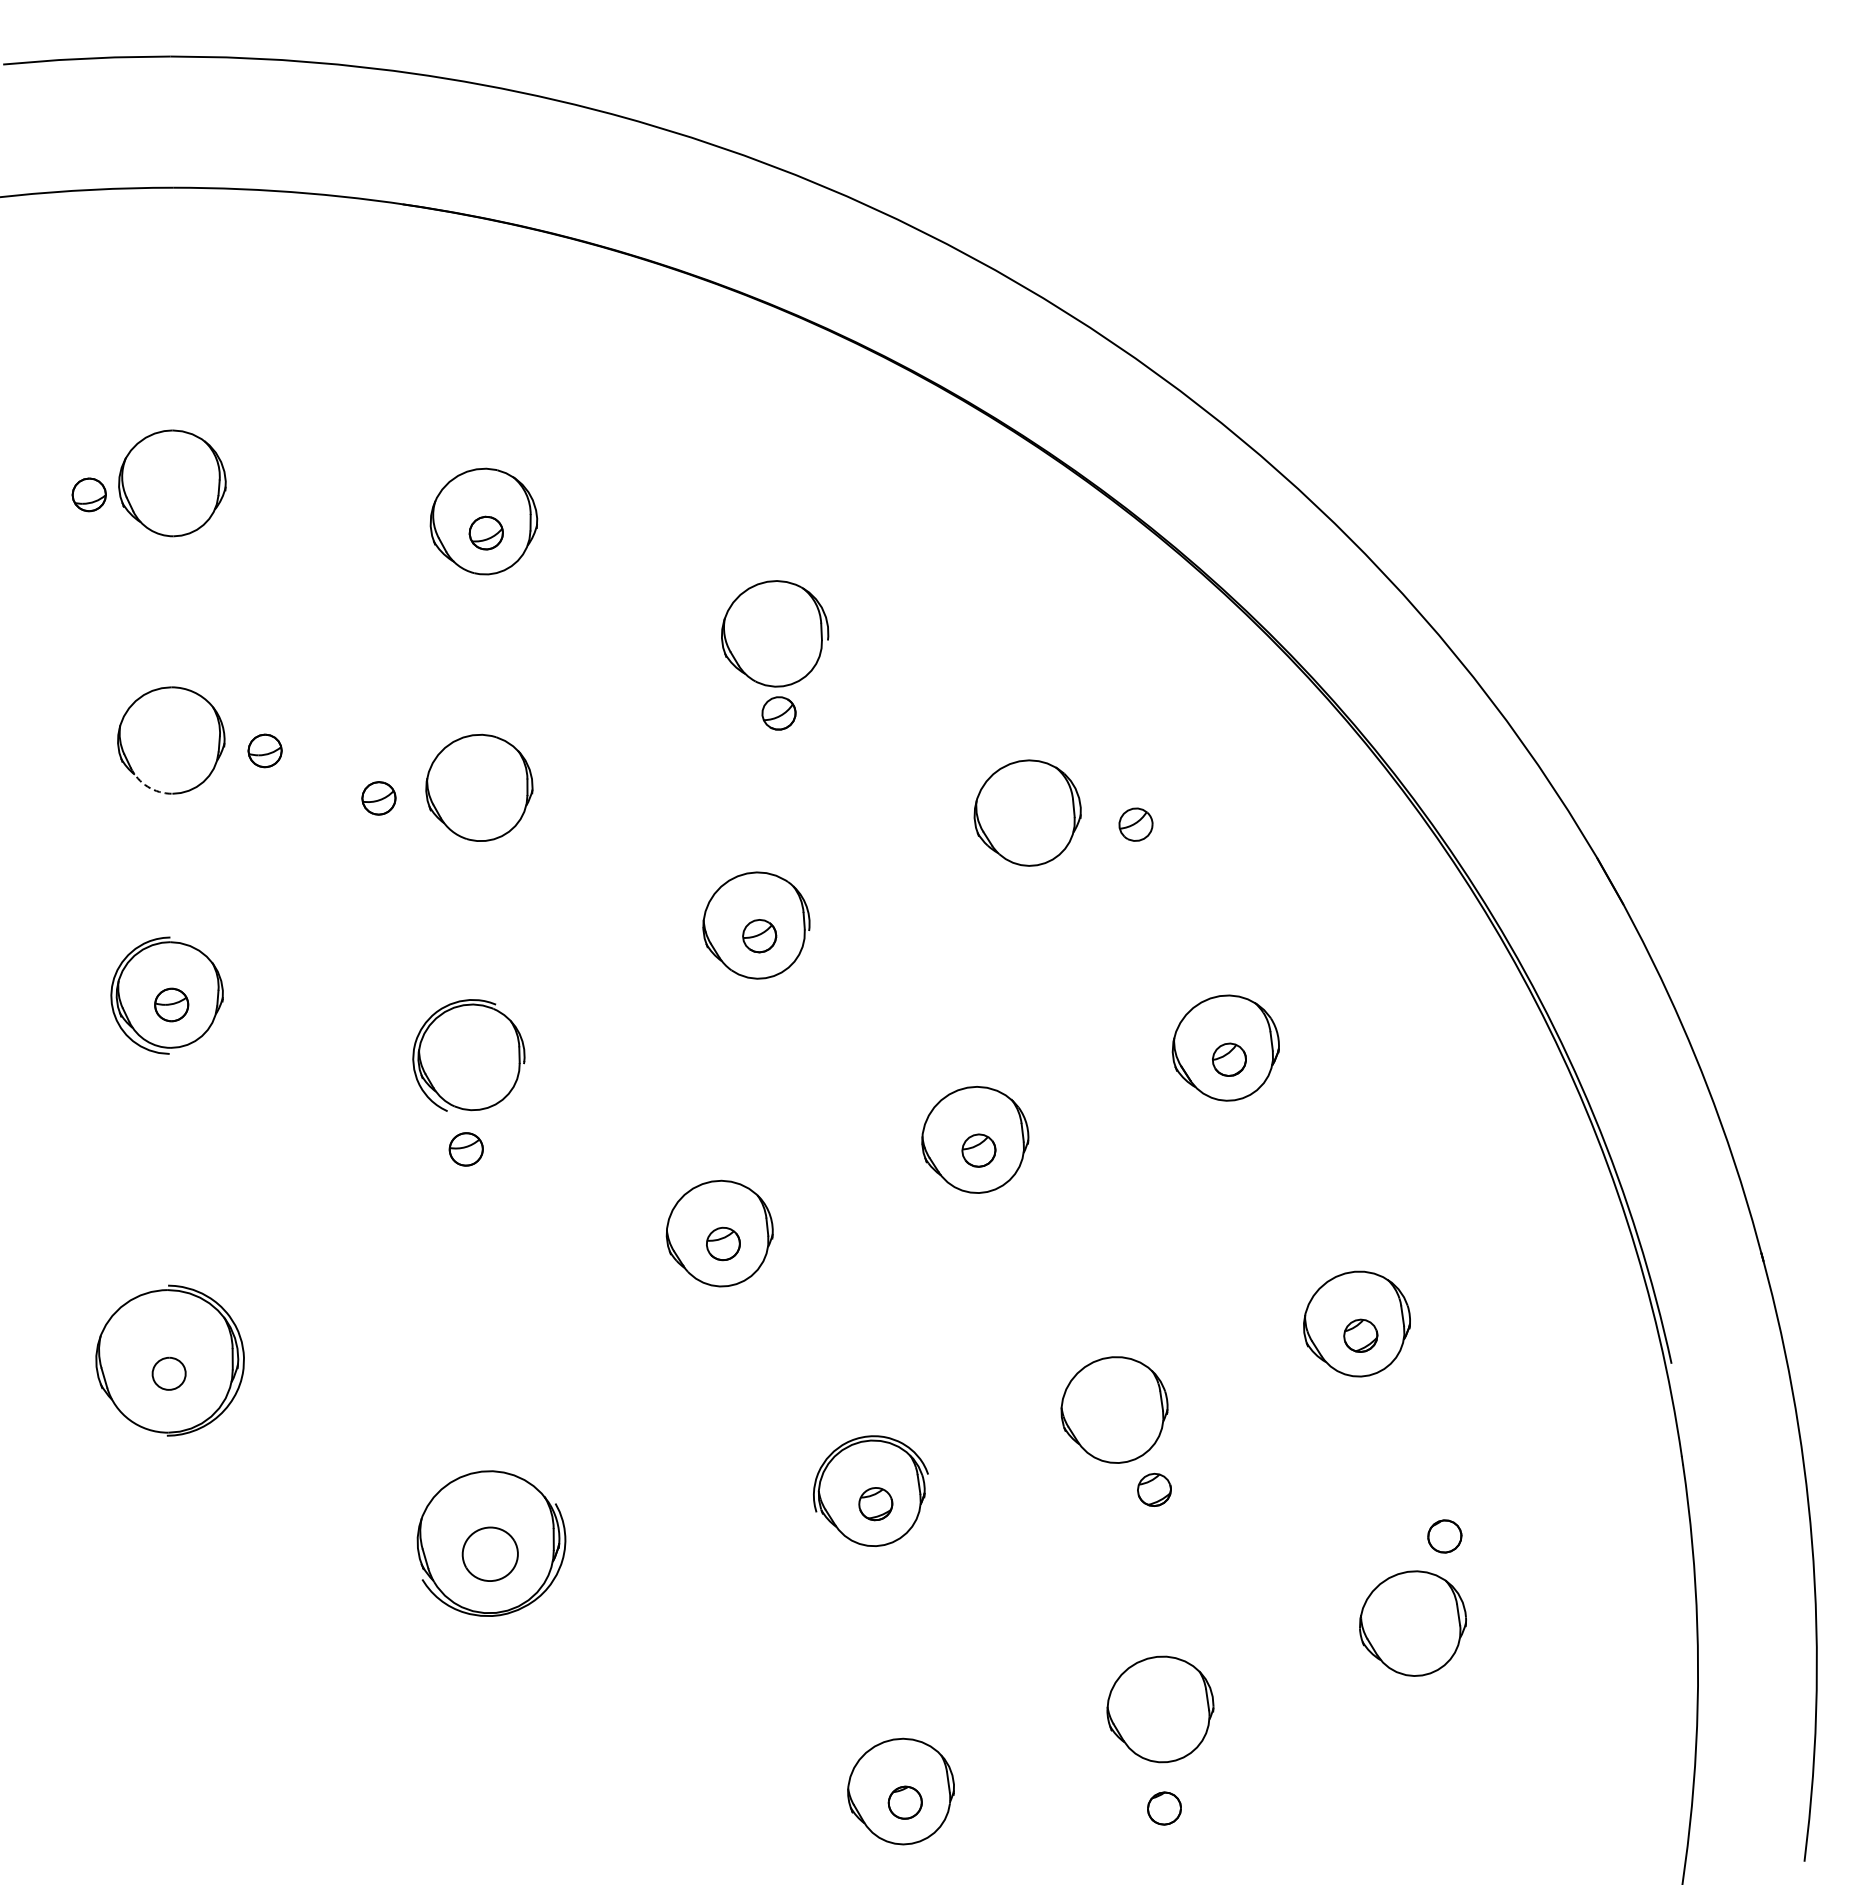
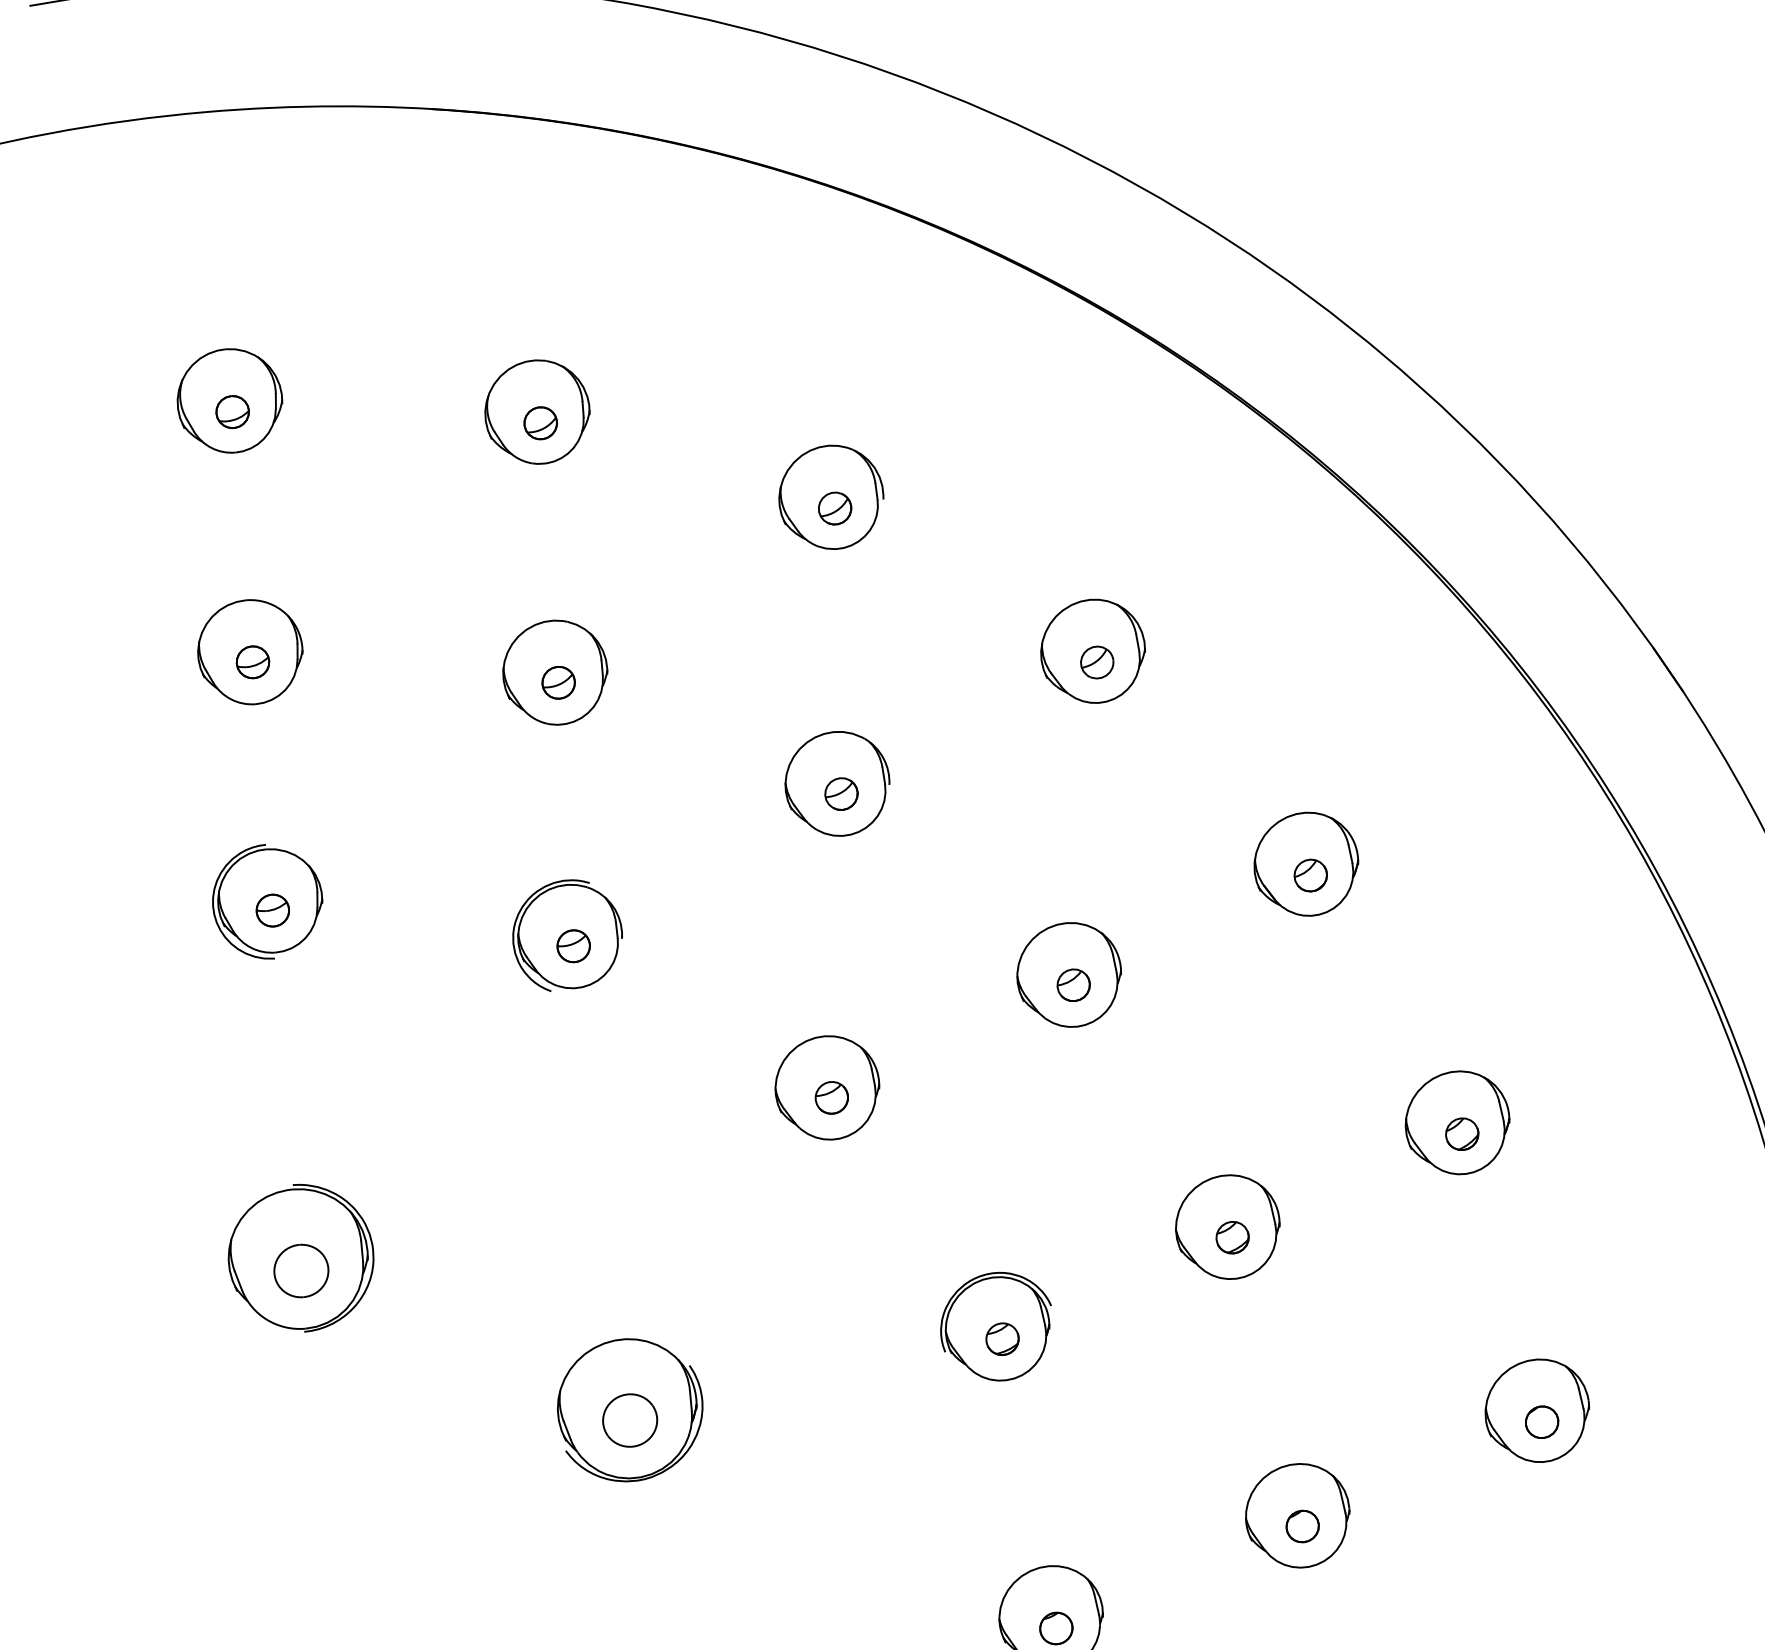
part: (88, 494) -> (231, 411), moved
part: (778, 713) -> (834, 508), moved
part: (264, 750) -> (252, 661), moved
arc: (147, 786) -> (230, 699), dashed -> solid
part: (378, 798) -> (558, 682), moved
part: (1135, 824) -> (1096, 662), moved
part: (465, 1149) -> (572, 946), moved
part: (168, 1373) -> (300, 1270), size x1.67
part: (1154, 1489) -> (1232, 1237), moved
part: (1444, 1536) -> (1541, 1422), moved
part: (1164, 1808) -> (1302, 1526), moved

